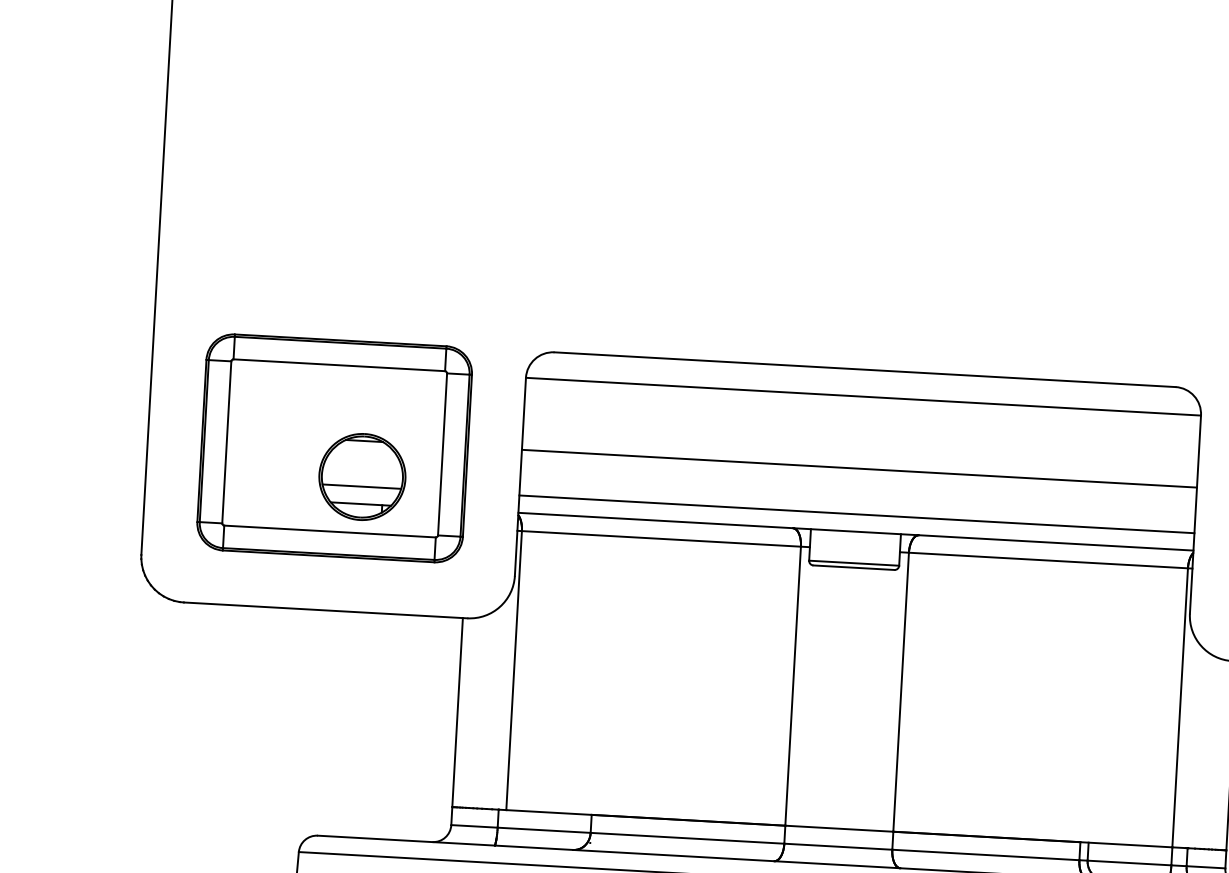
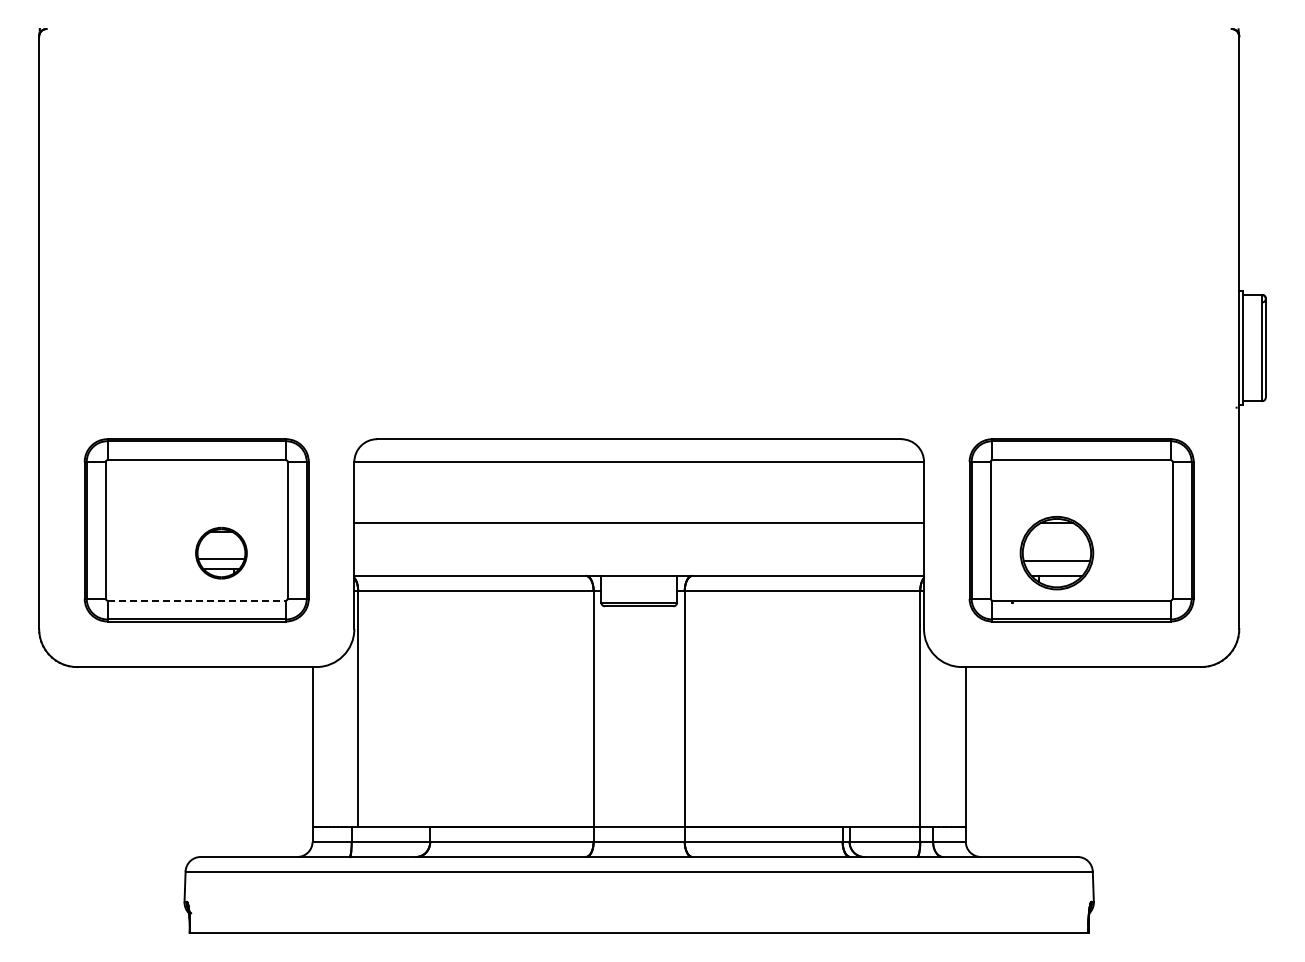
part: (362, 477) -> (221, 553), size x0.7
line: (857, 514) -> (639, 561), removed
line: (330, 531) -> (197, 600), solid -> dashed

